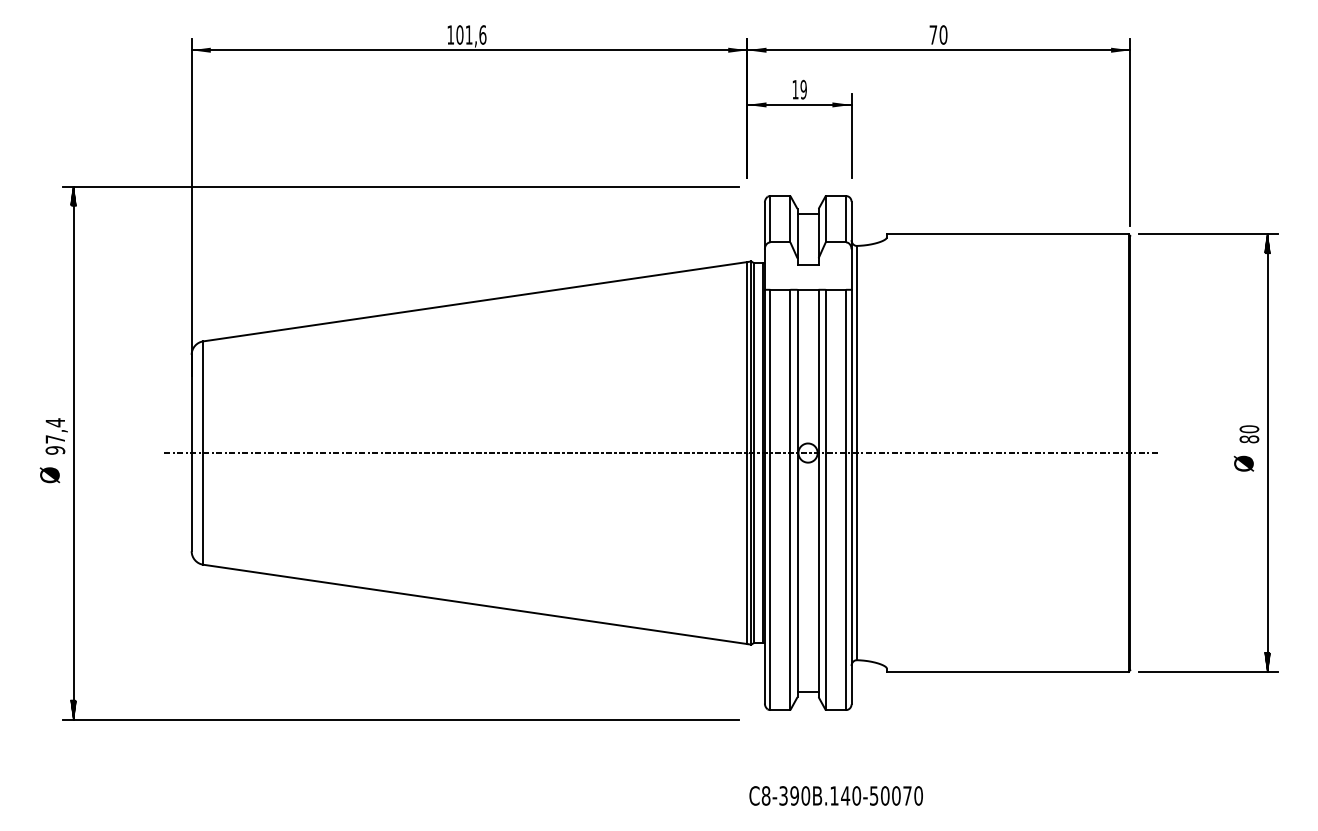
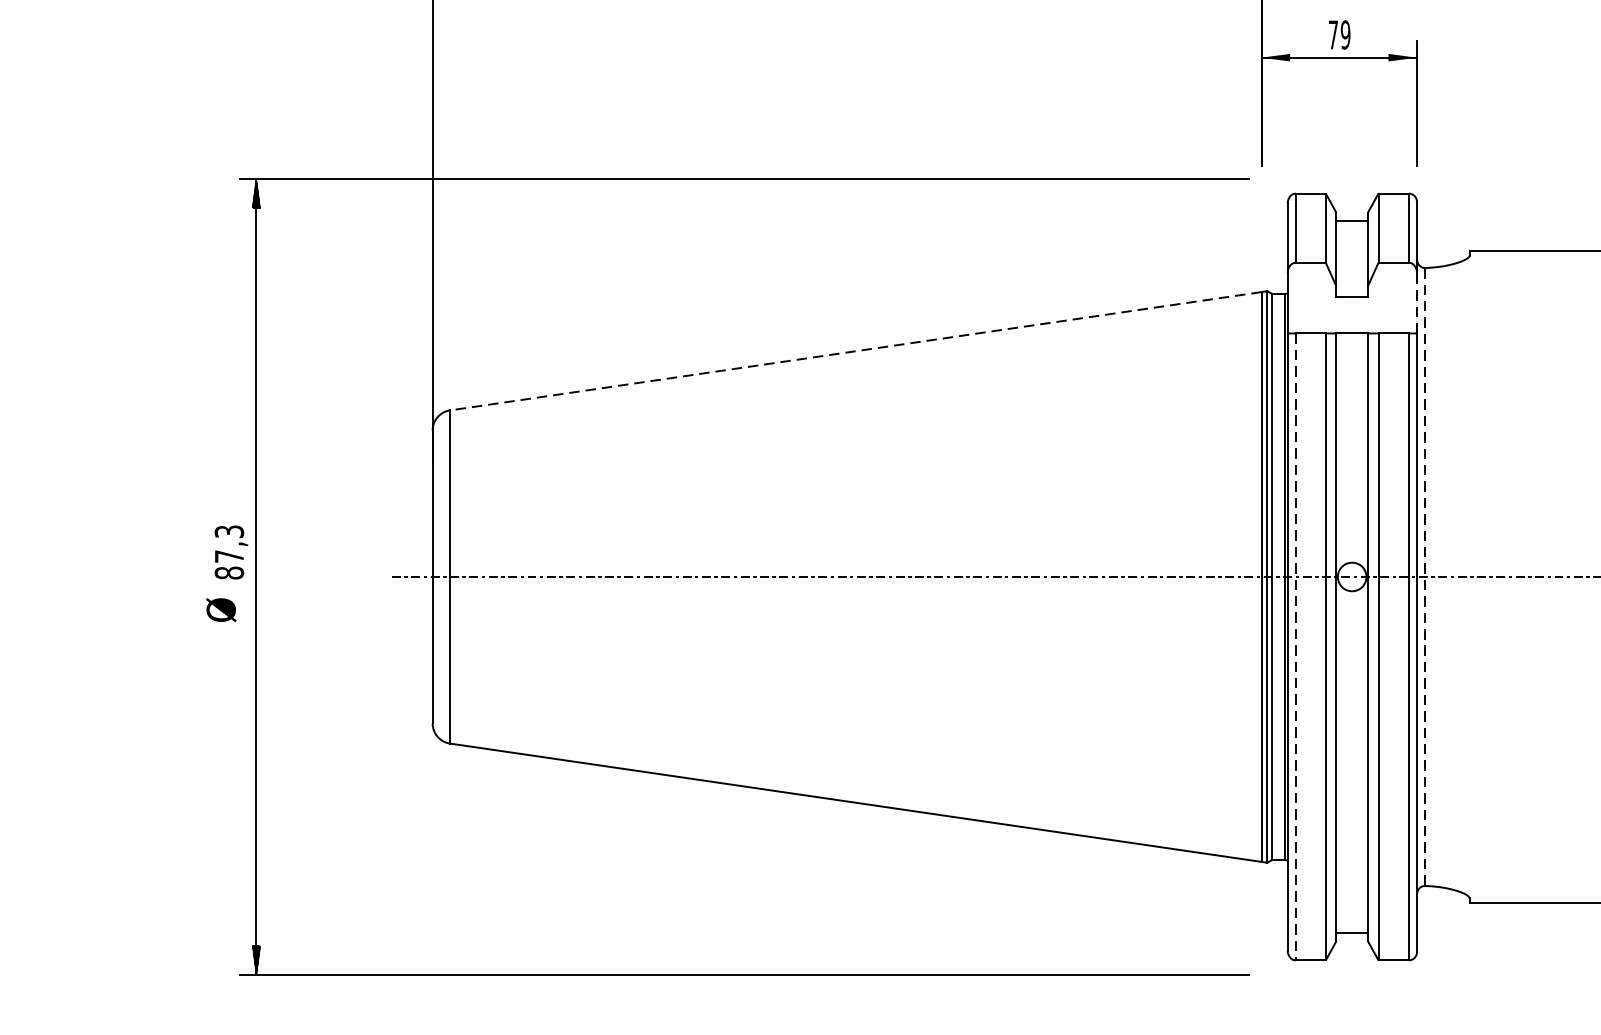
text: (795, 89) -> (1333, 34), 19 -> 79
line: (851, 269) -> (1416, 303), solid -> dashed
line: (475, 301) -> (856, 350), solid -> dashed
text: (55, 436) -> (229, 552), 97,4 -> 87,3
line: (857, 453) -> (1425, 577), solid -> dashed
line: (770, 500) -> (1296, 647), solid -> dashed

